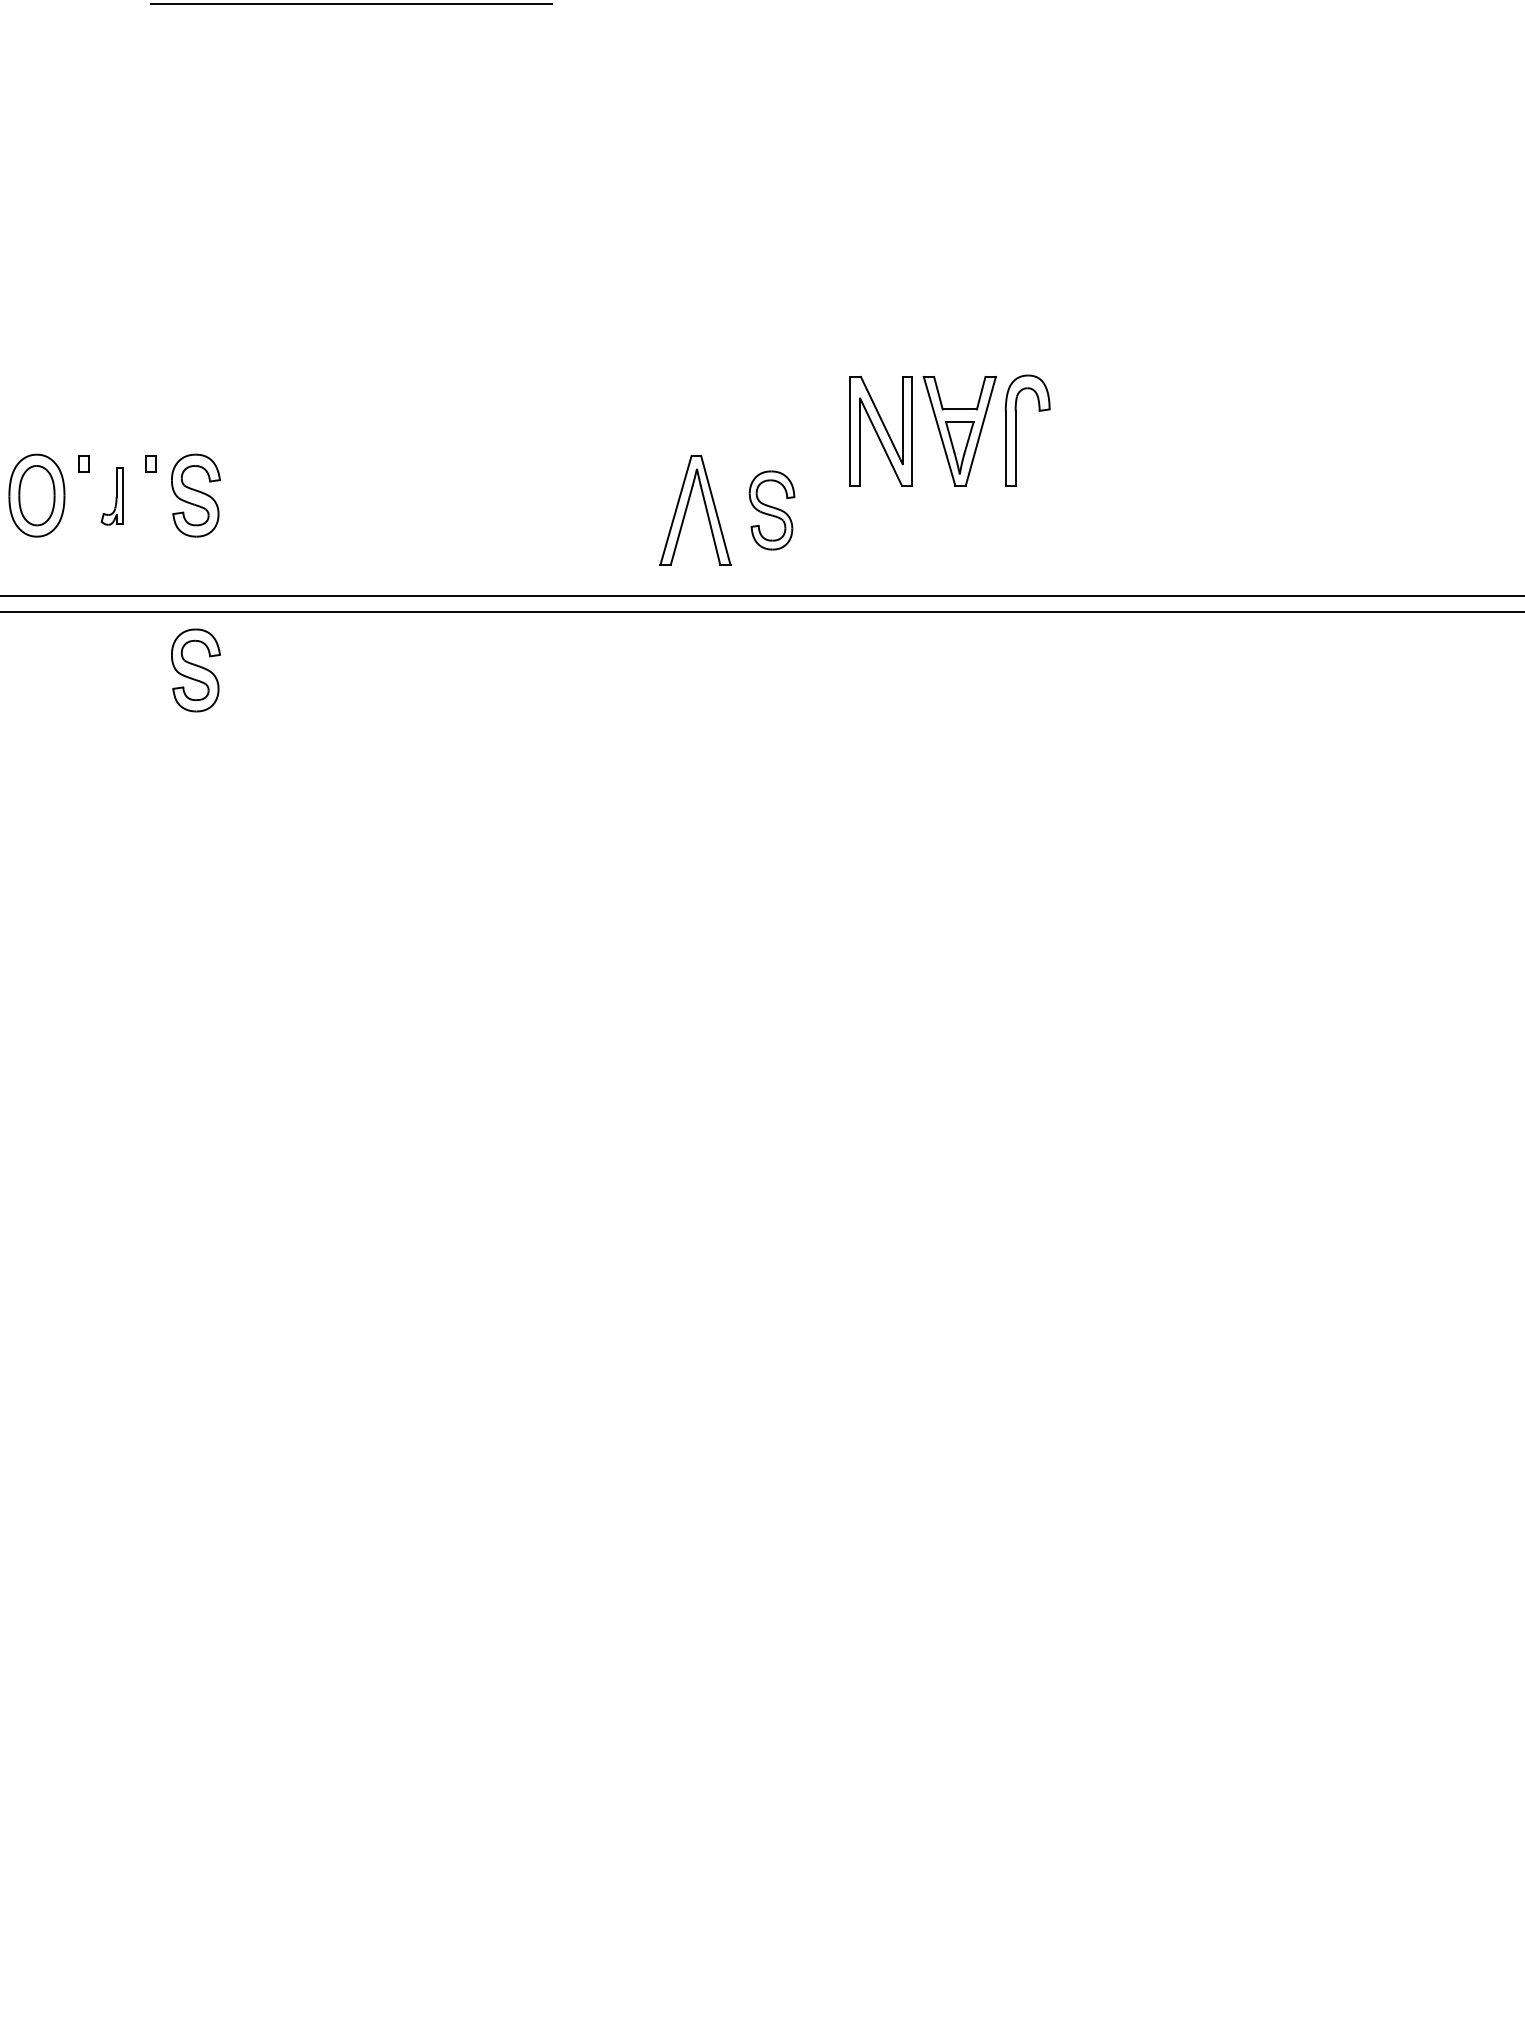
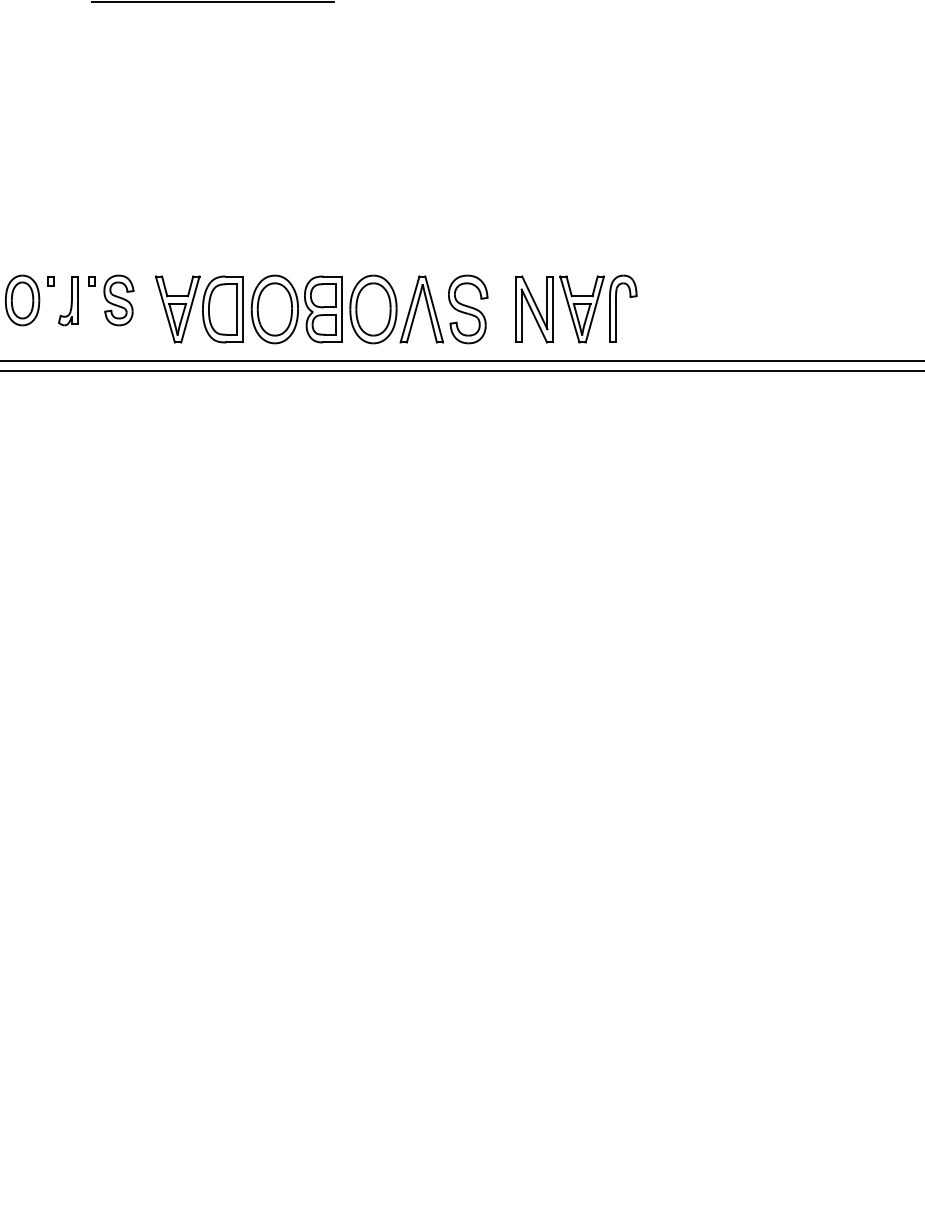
part: (950, 429) -> (576, 308), moved
part: (112, 497) -> (68, 301), size x1.43
part: (454, 510) -> (275, 309), added
part: (772, 510) -> (468, 309), size x1.43
part: (195, 670) -> (118, 406), removed

